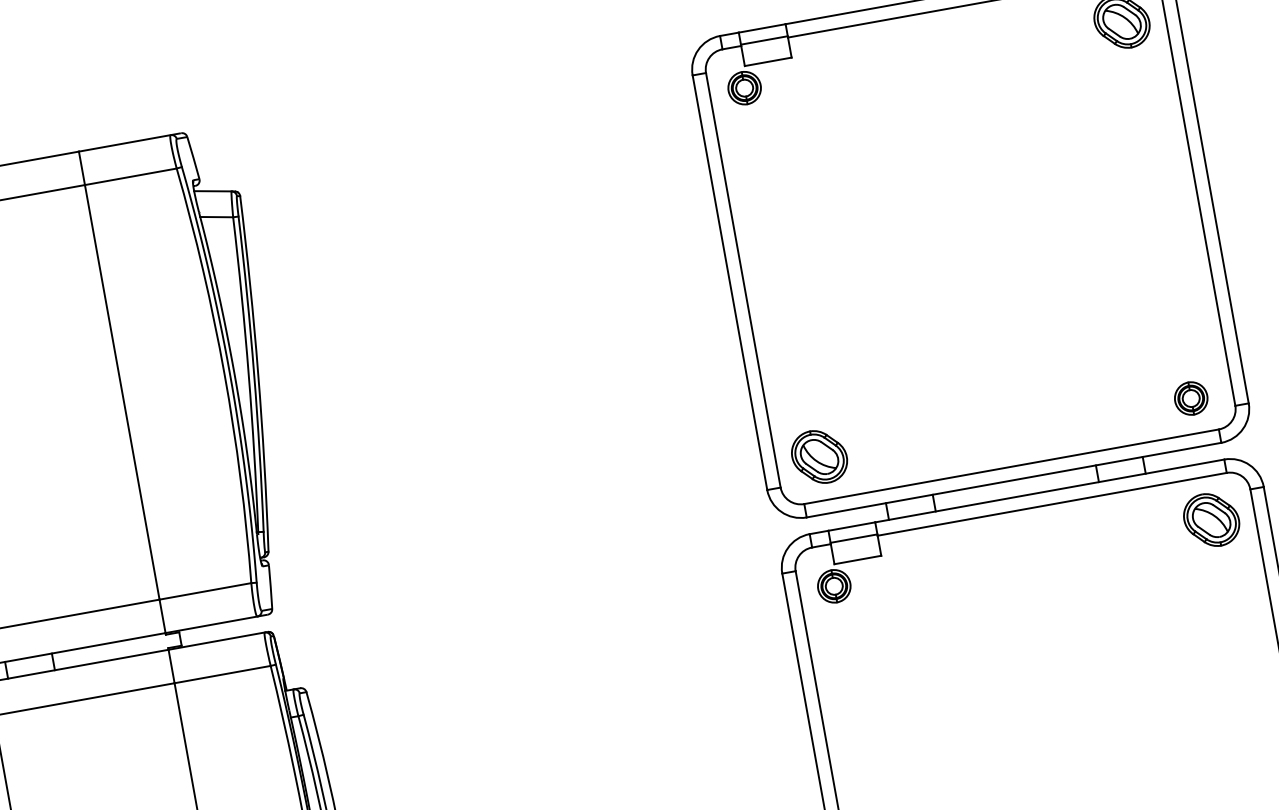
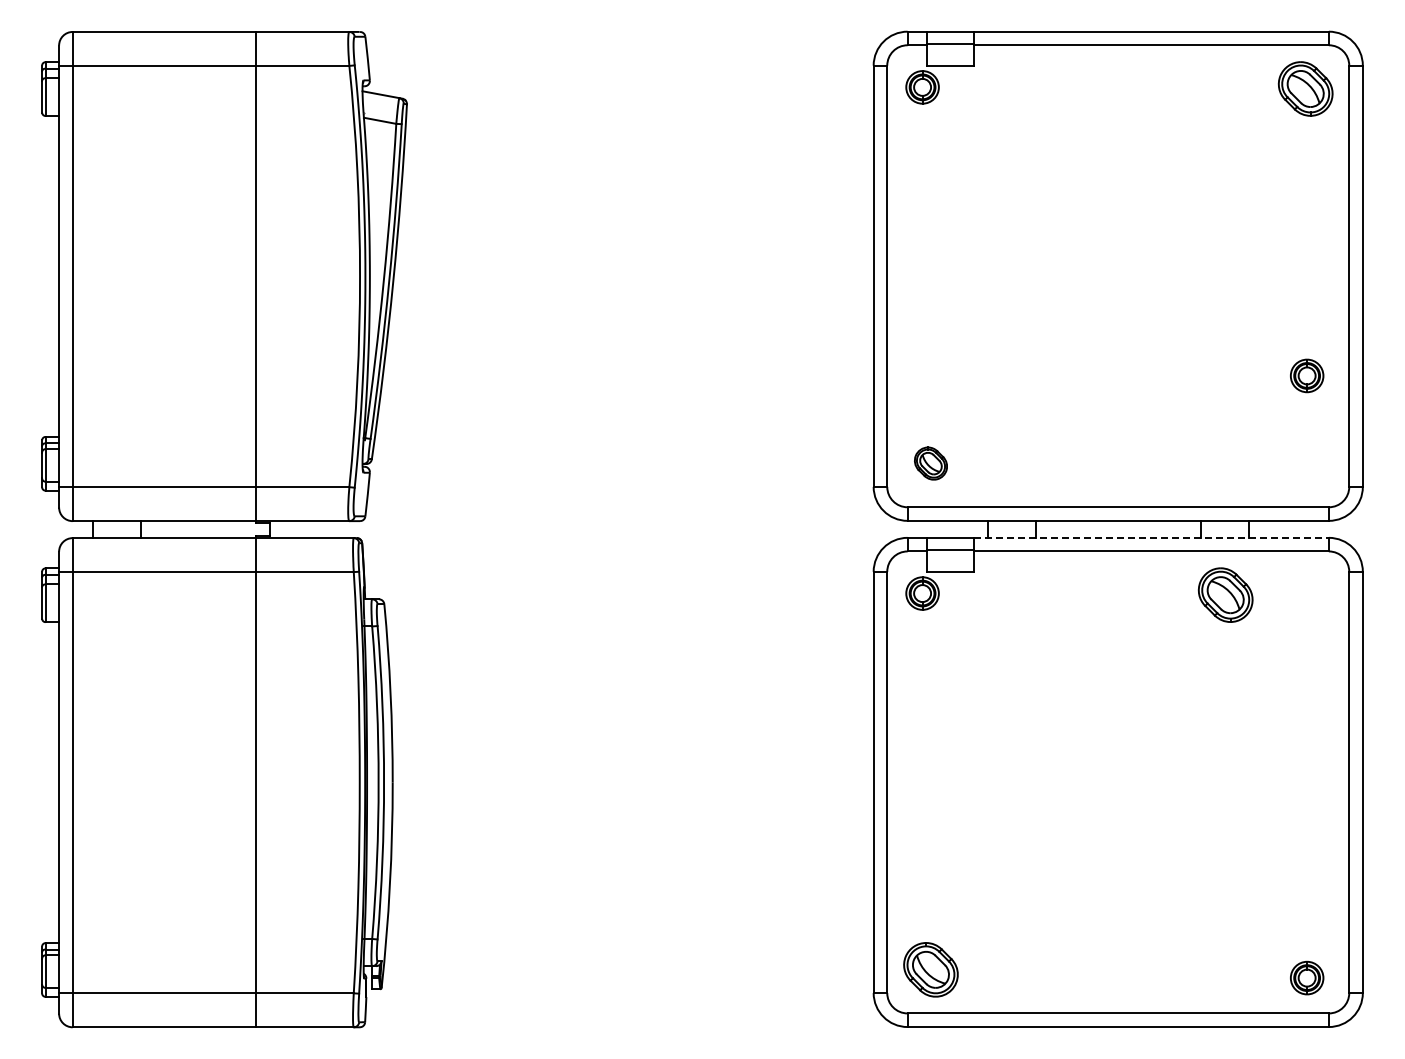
part: (1191, 398) -> (1307, 375), moved
part: (819, 456) -> (930, 463), size x0.6
line: (1050, 490) -> (1152, 537), solid -> dashed
part: (1211, 519) -> (1225, 594), moved

